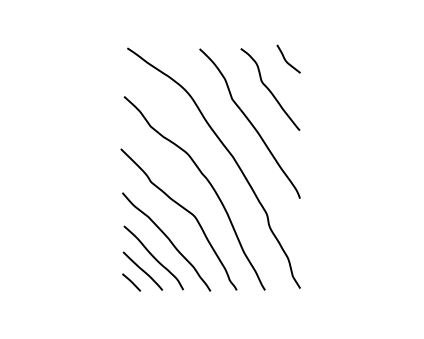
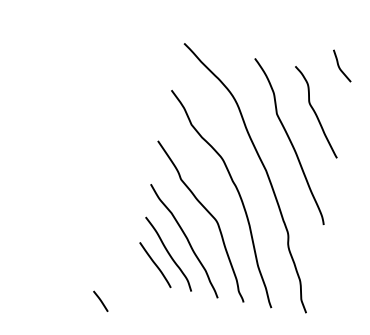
curve: (286, 60) -> (339, 66), moved
line: (131, 282) -> (100, 301), moved

